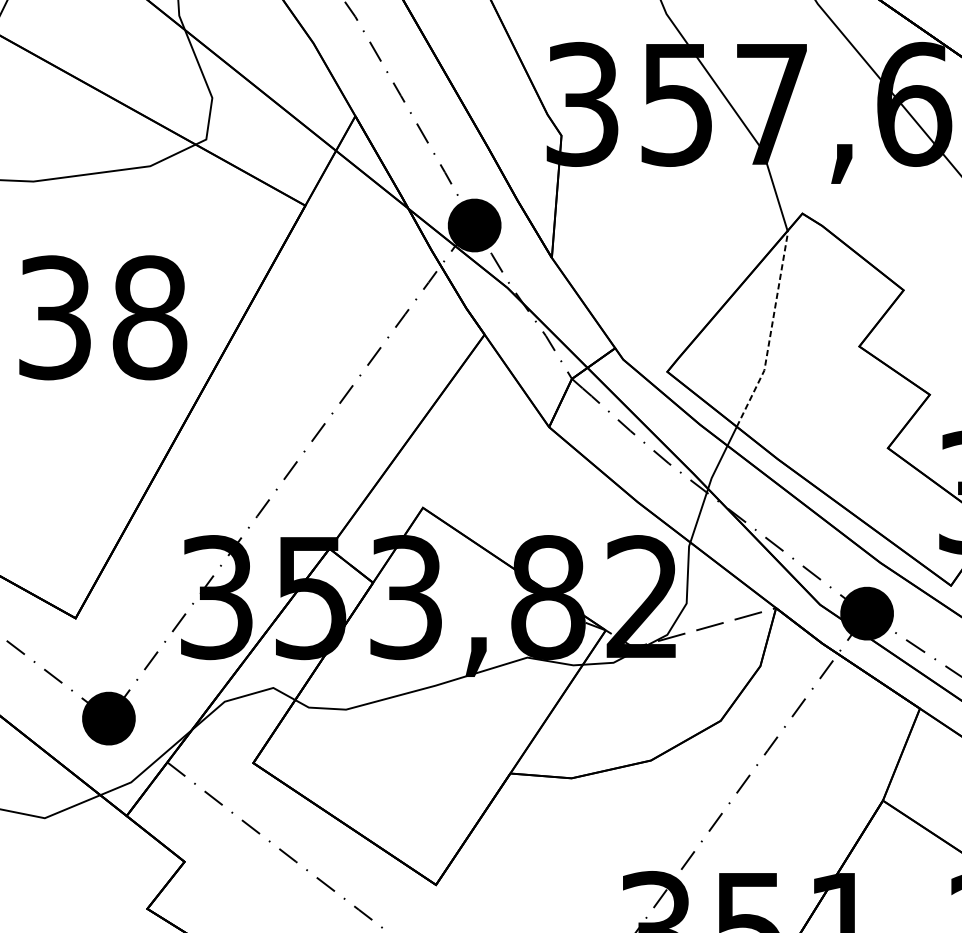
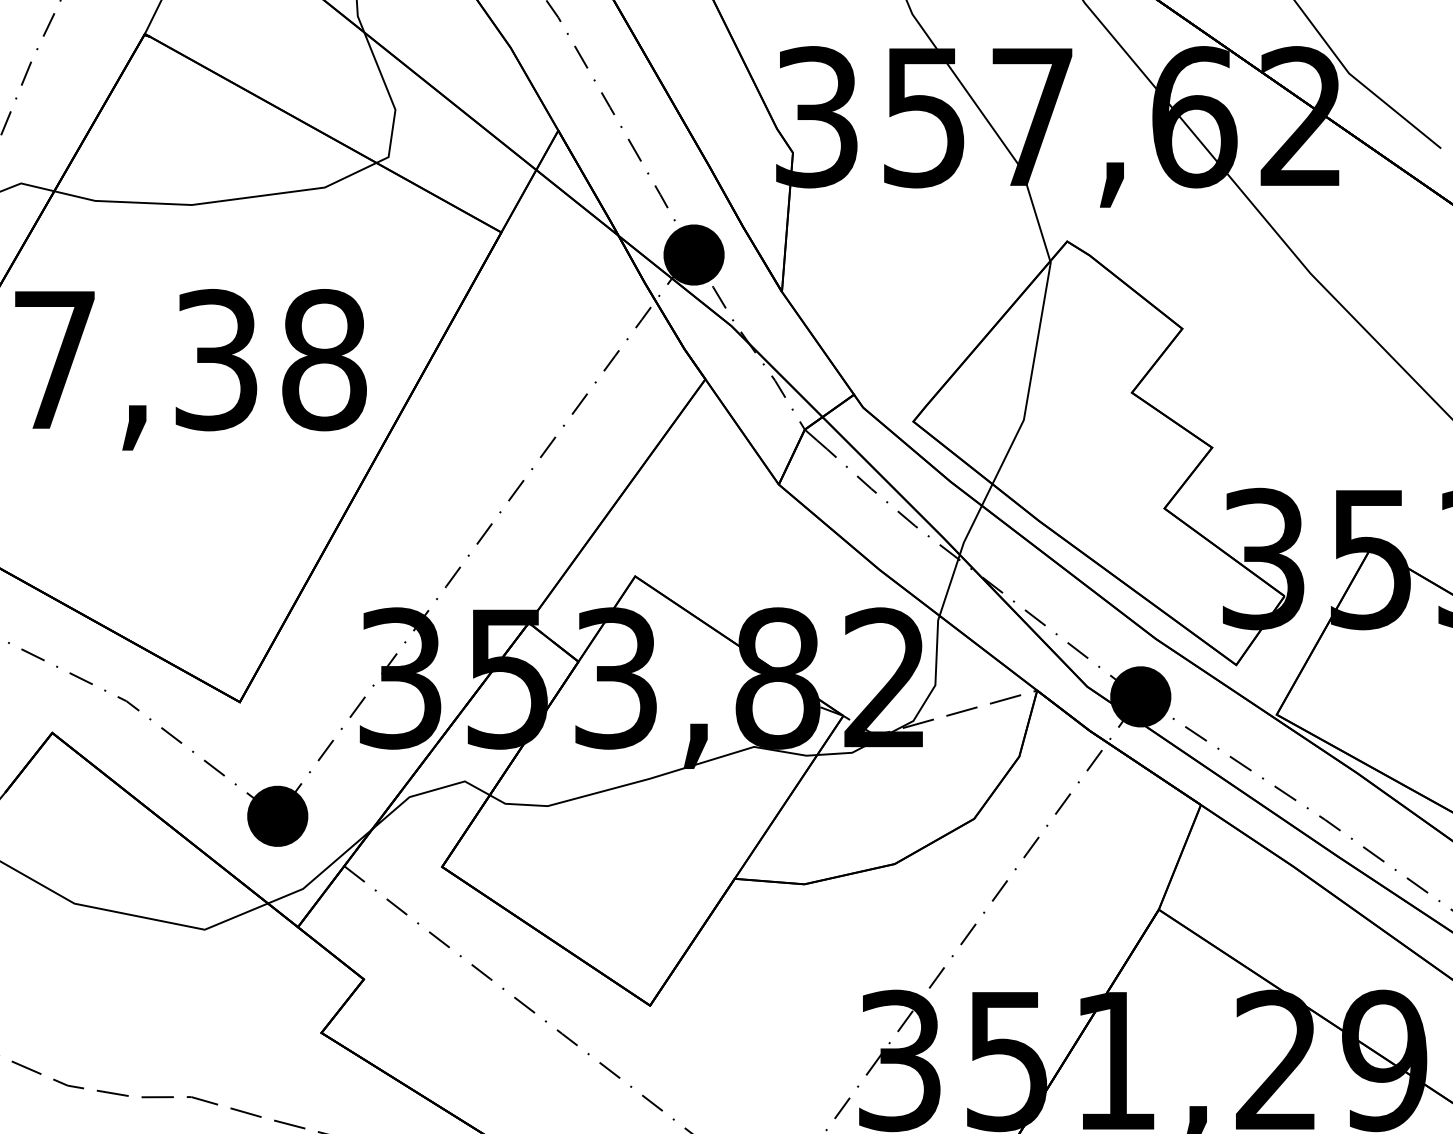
line: (771, 331) -> (1031, 375), dashed -> solid

